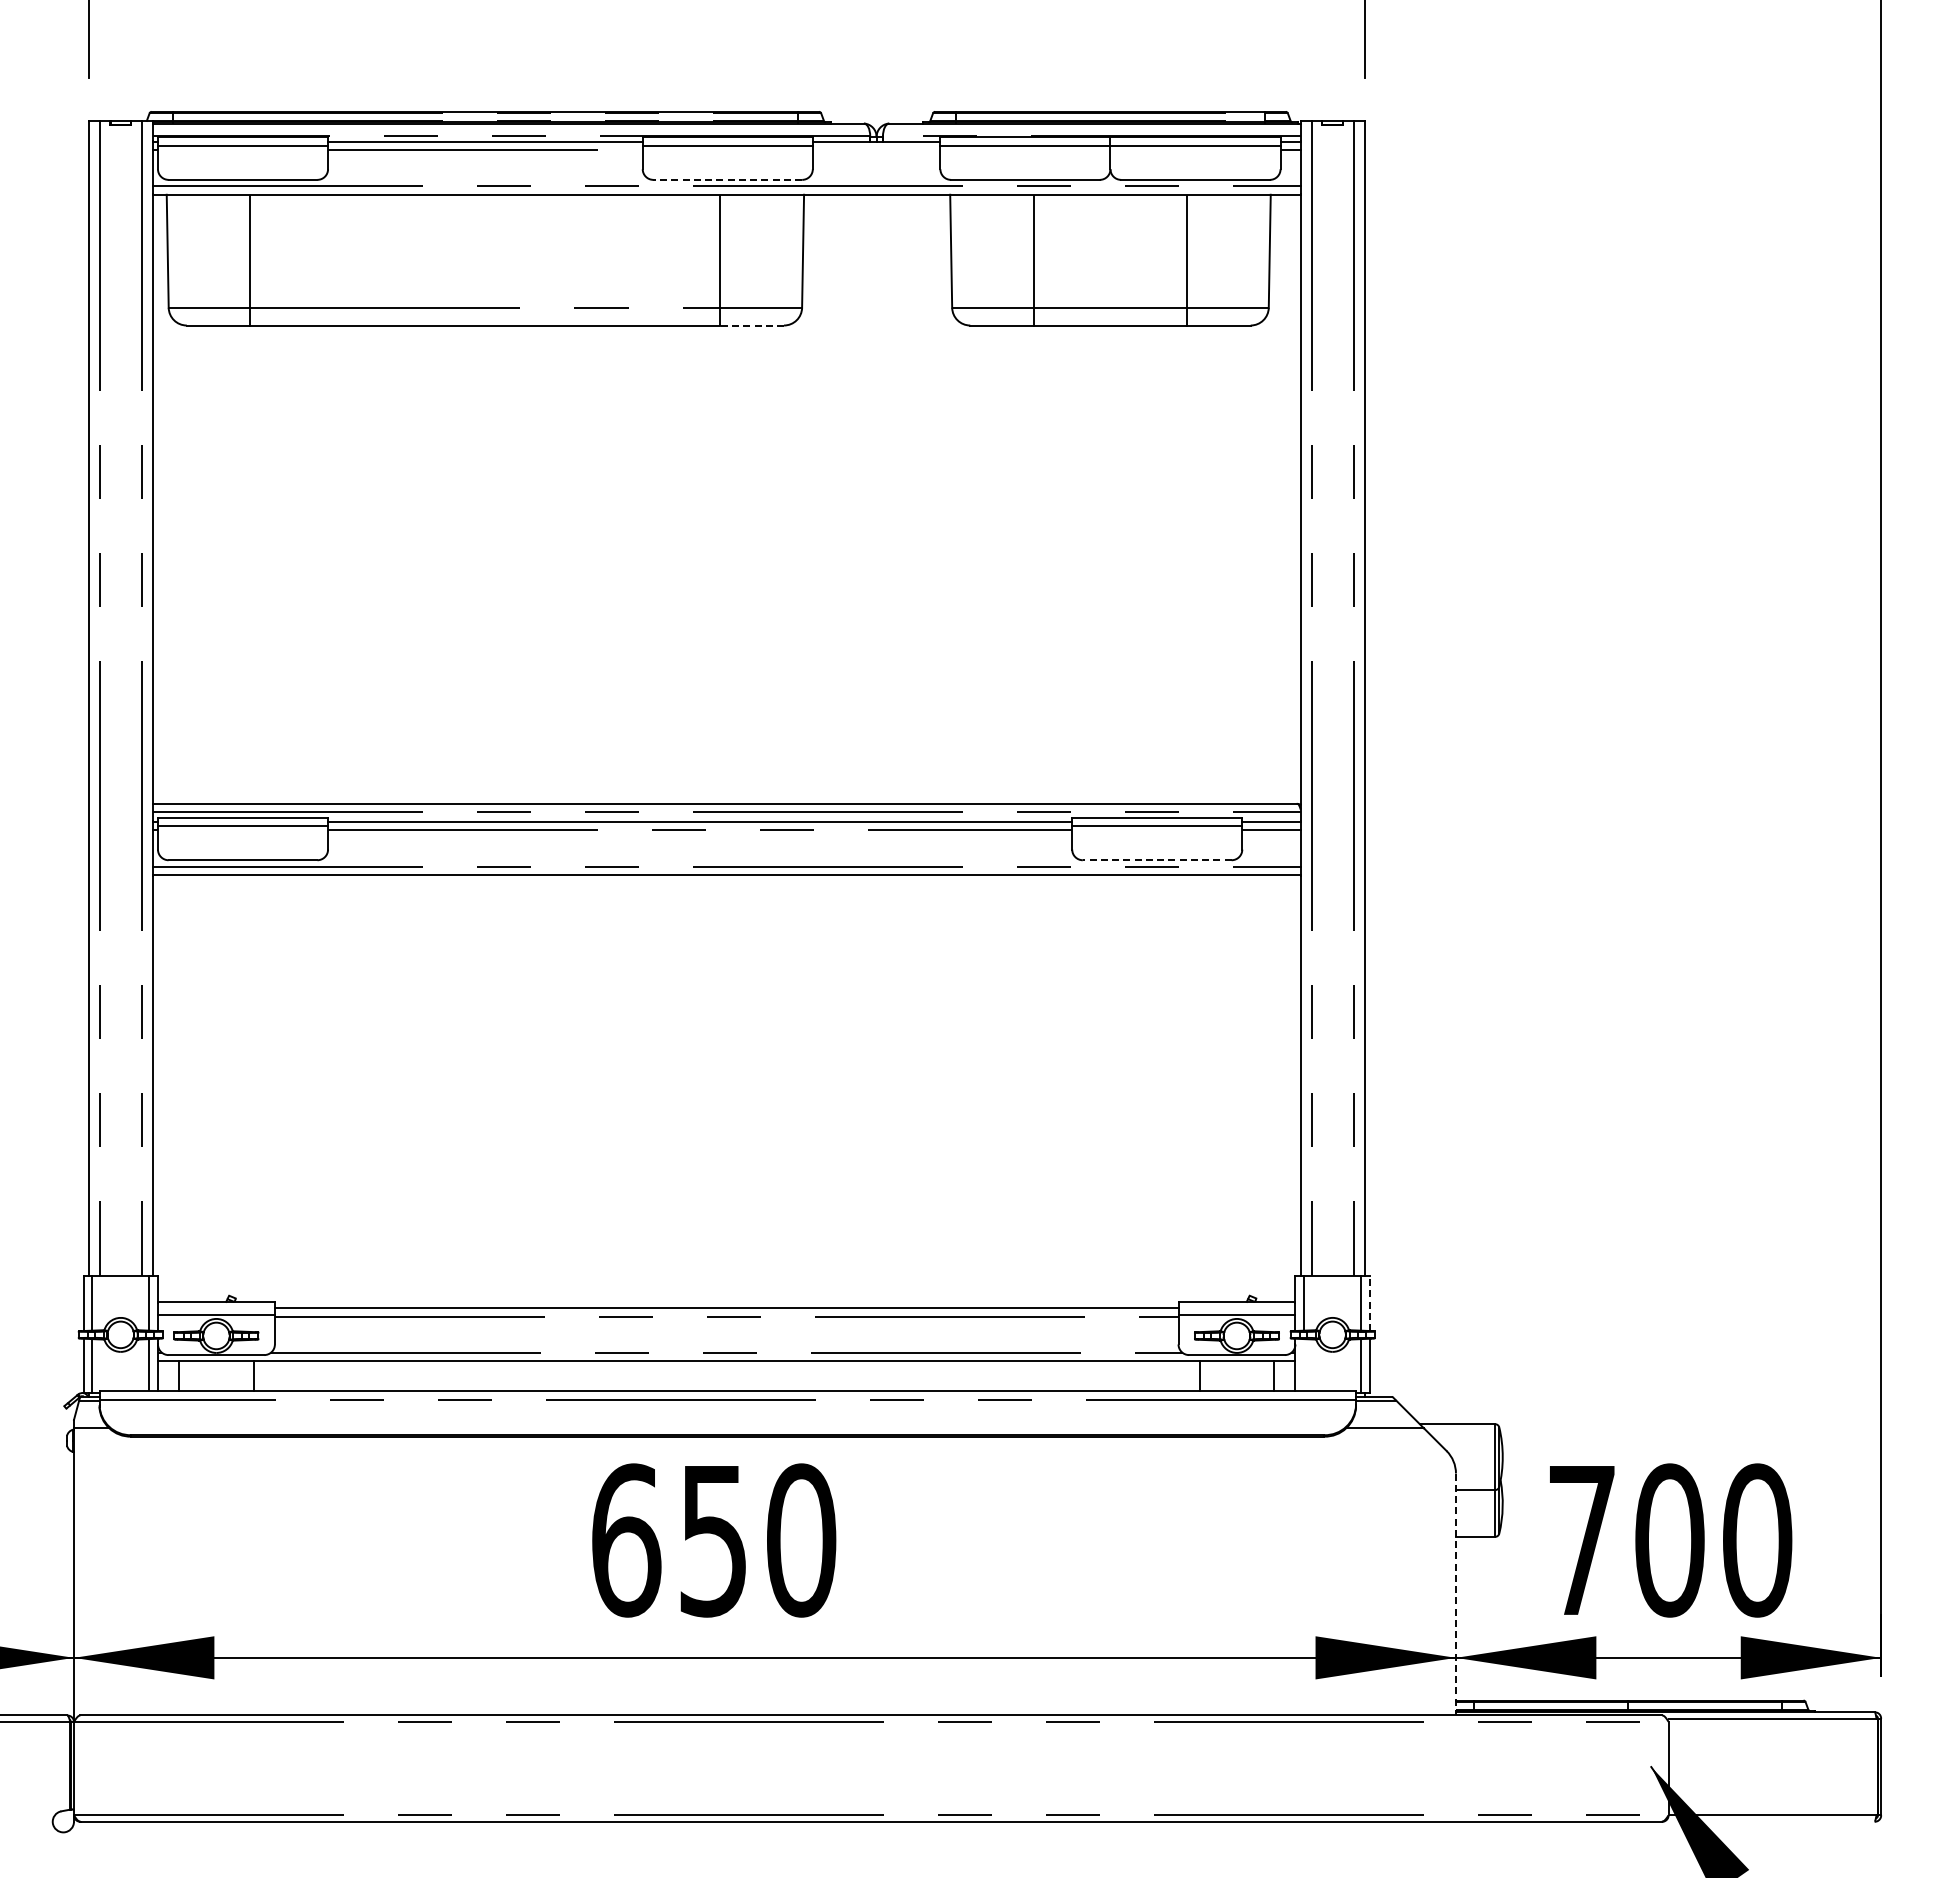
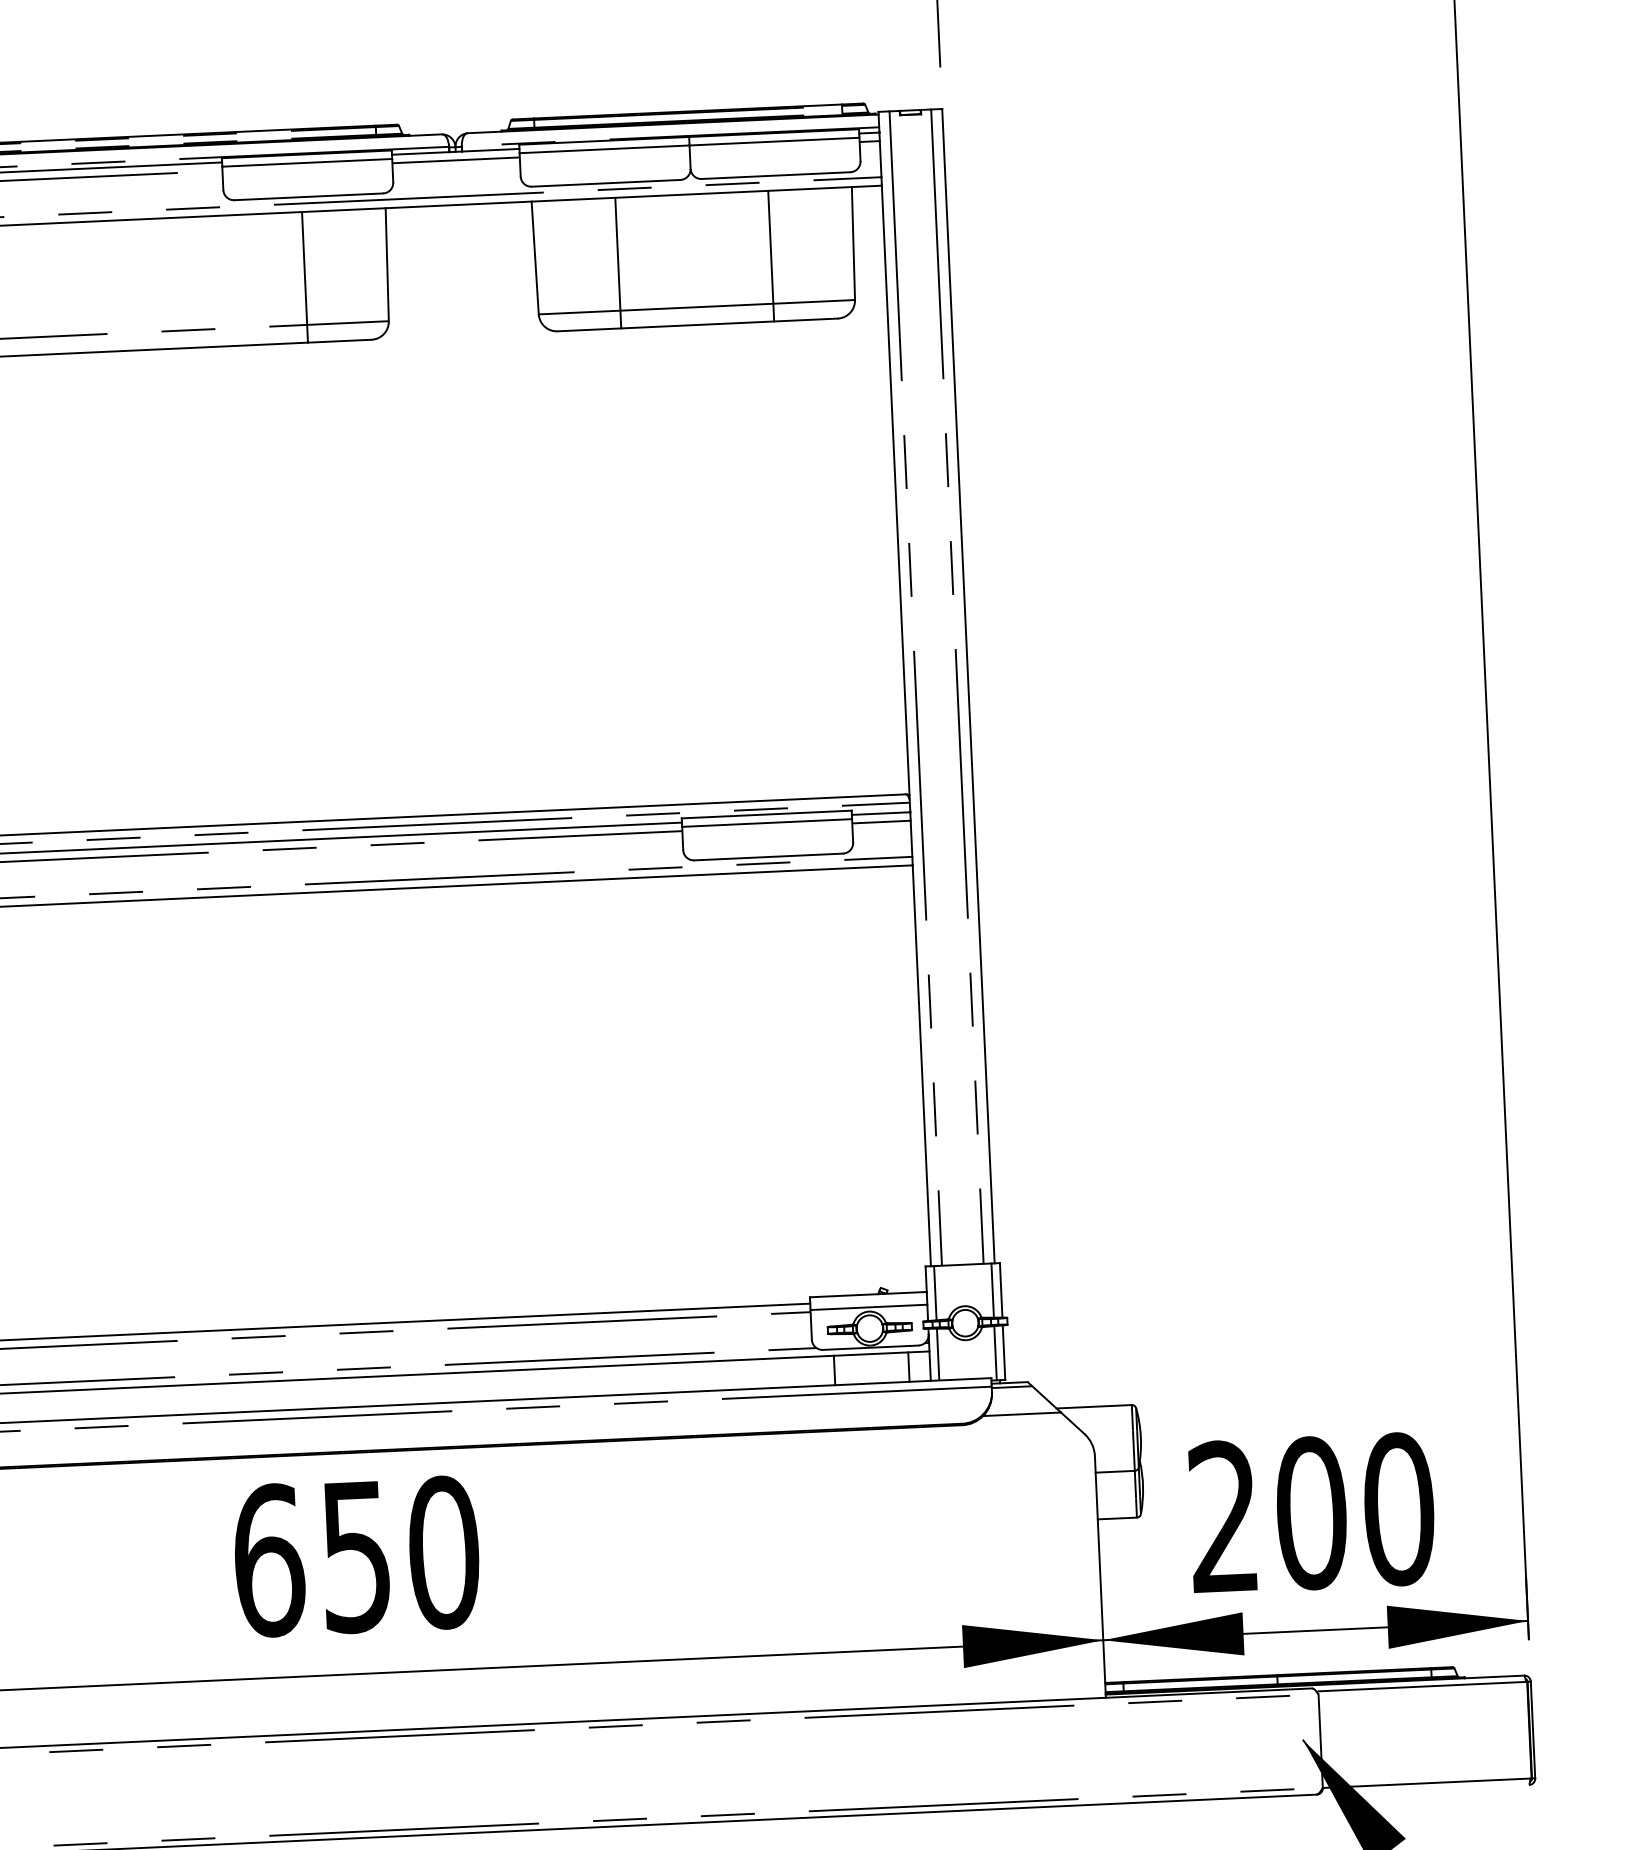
line: (876, 150) -> (456, 160), added
line: (727, 179) -> (308, 196), dashed -> solid
line: (752, 325) -> (340, 341), dashed -> solid
line: (1156, 860) -> (767, 857), dashed -> solid
line: (1369, 1303) -> (1000, 1290), dashed -> solid
line: (1303, 1364) -> (937, 1354), added
text: (1581, 1538) -> (1223, 1515), 700 -> 200
line: (1455, 1594) -> (1099, 1576), dashed -> solid

